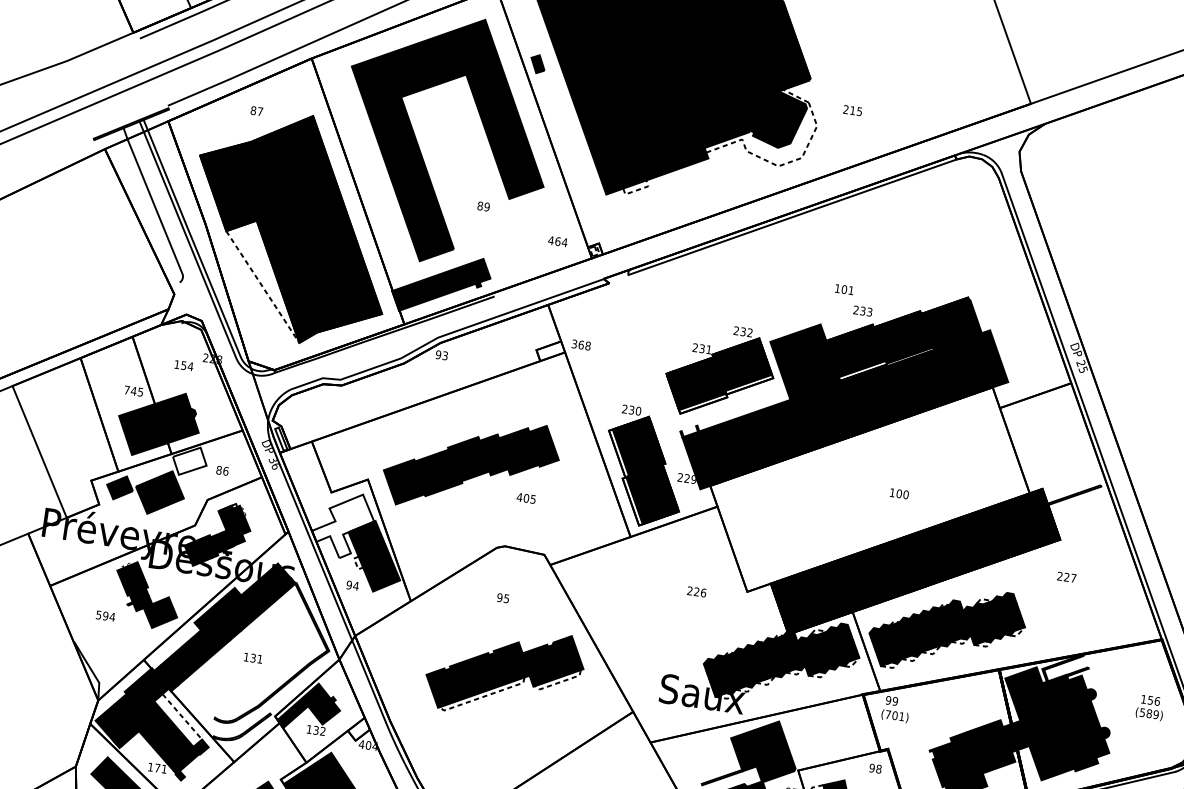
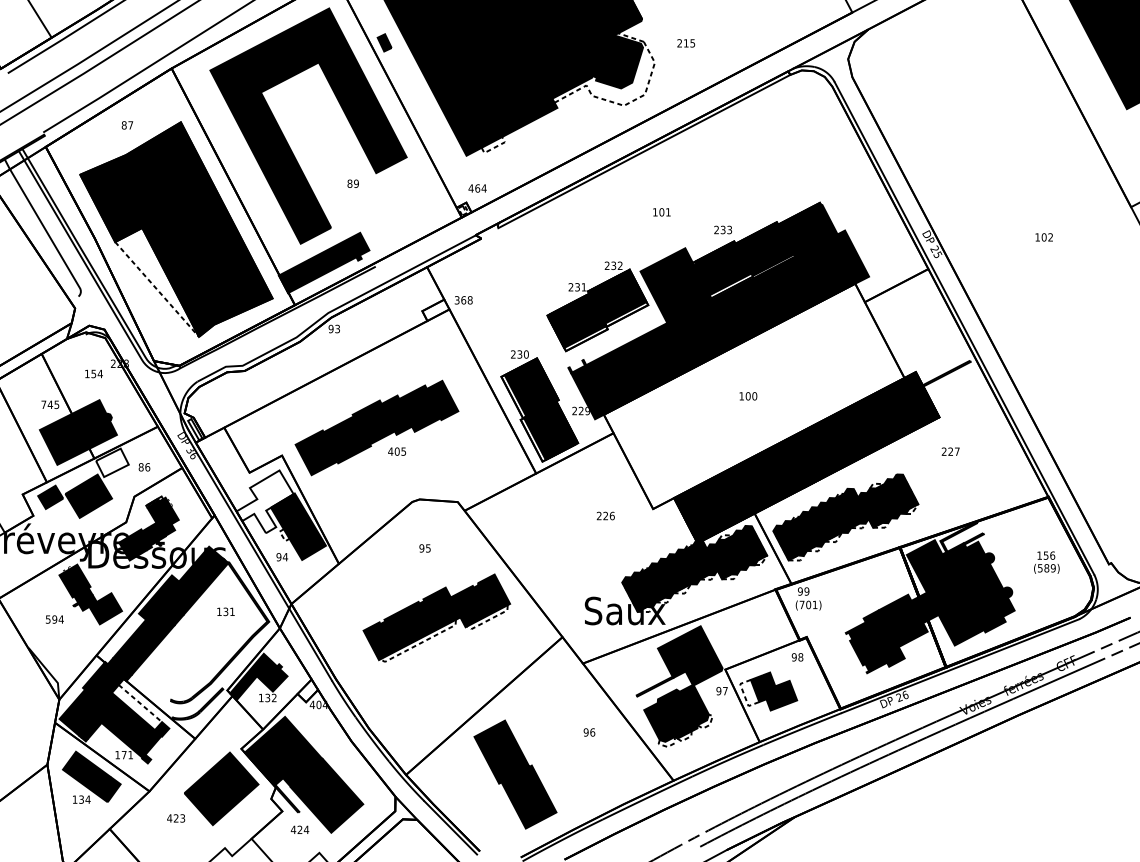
text: (557, 241) -> (477, 188), moved
text: (844, 289) -> (661, 212), moved
text: (899, 494) -> (748, 396), moved
text: (525, 498) -> (396, 451), moved
text: (252, 657) -> (225, 611), moved

